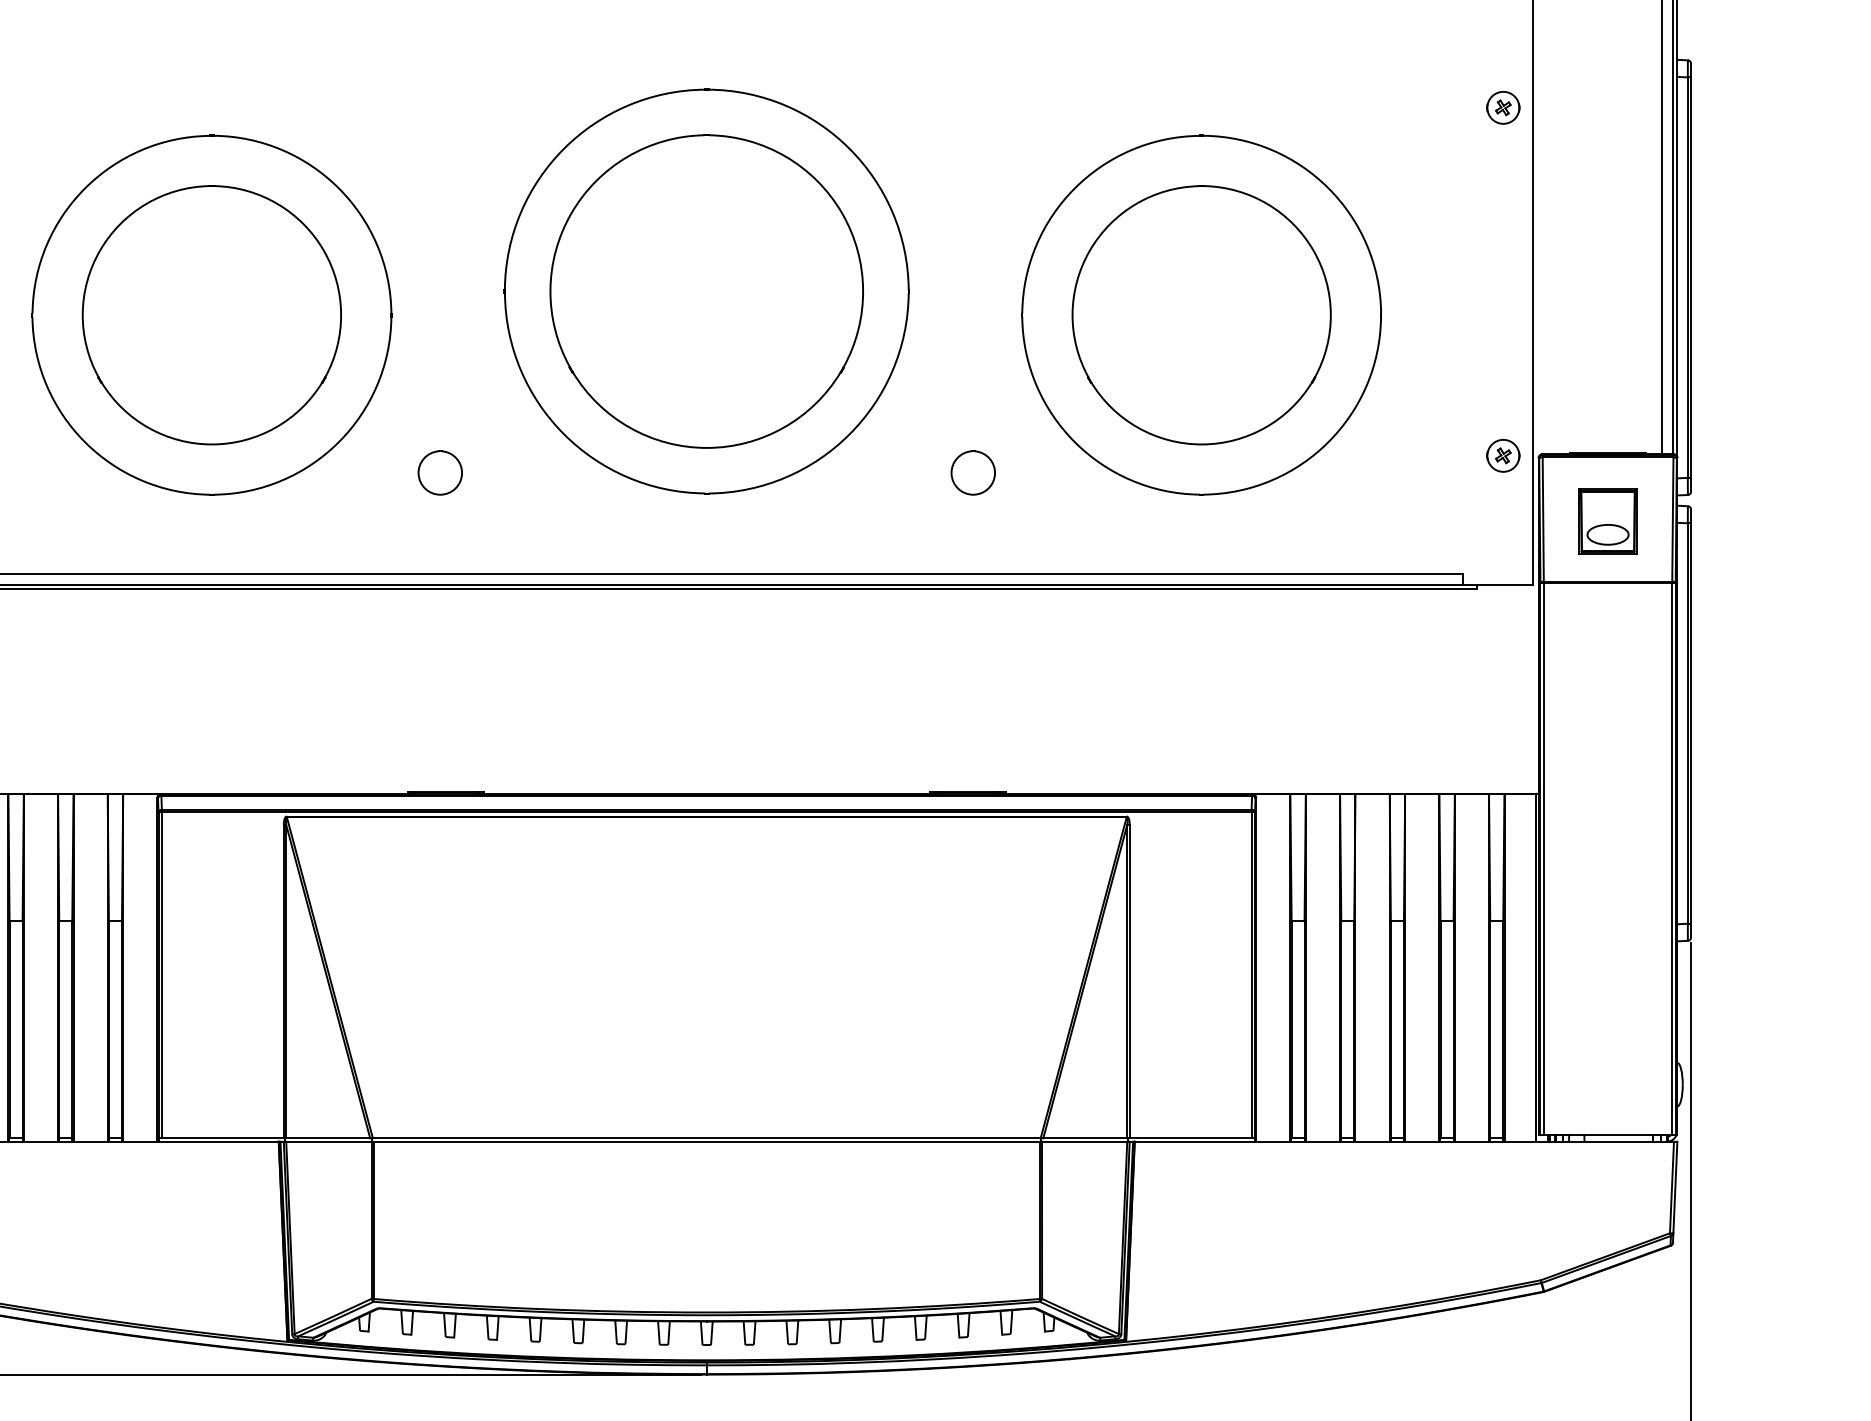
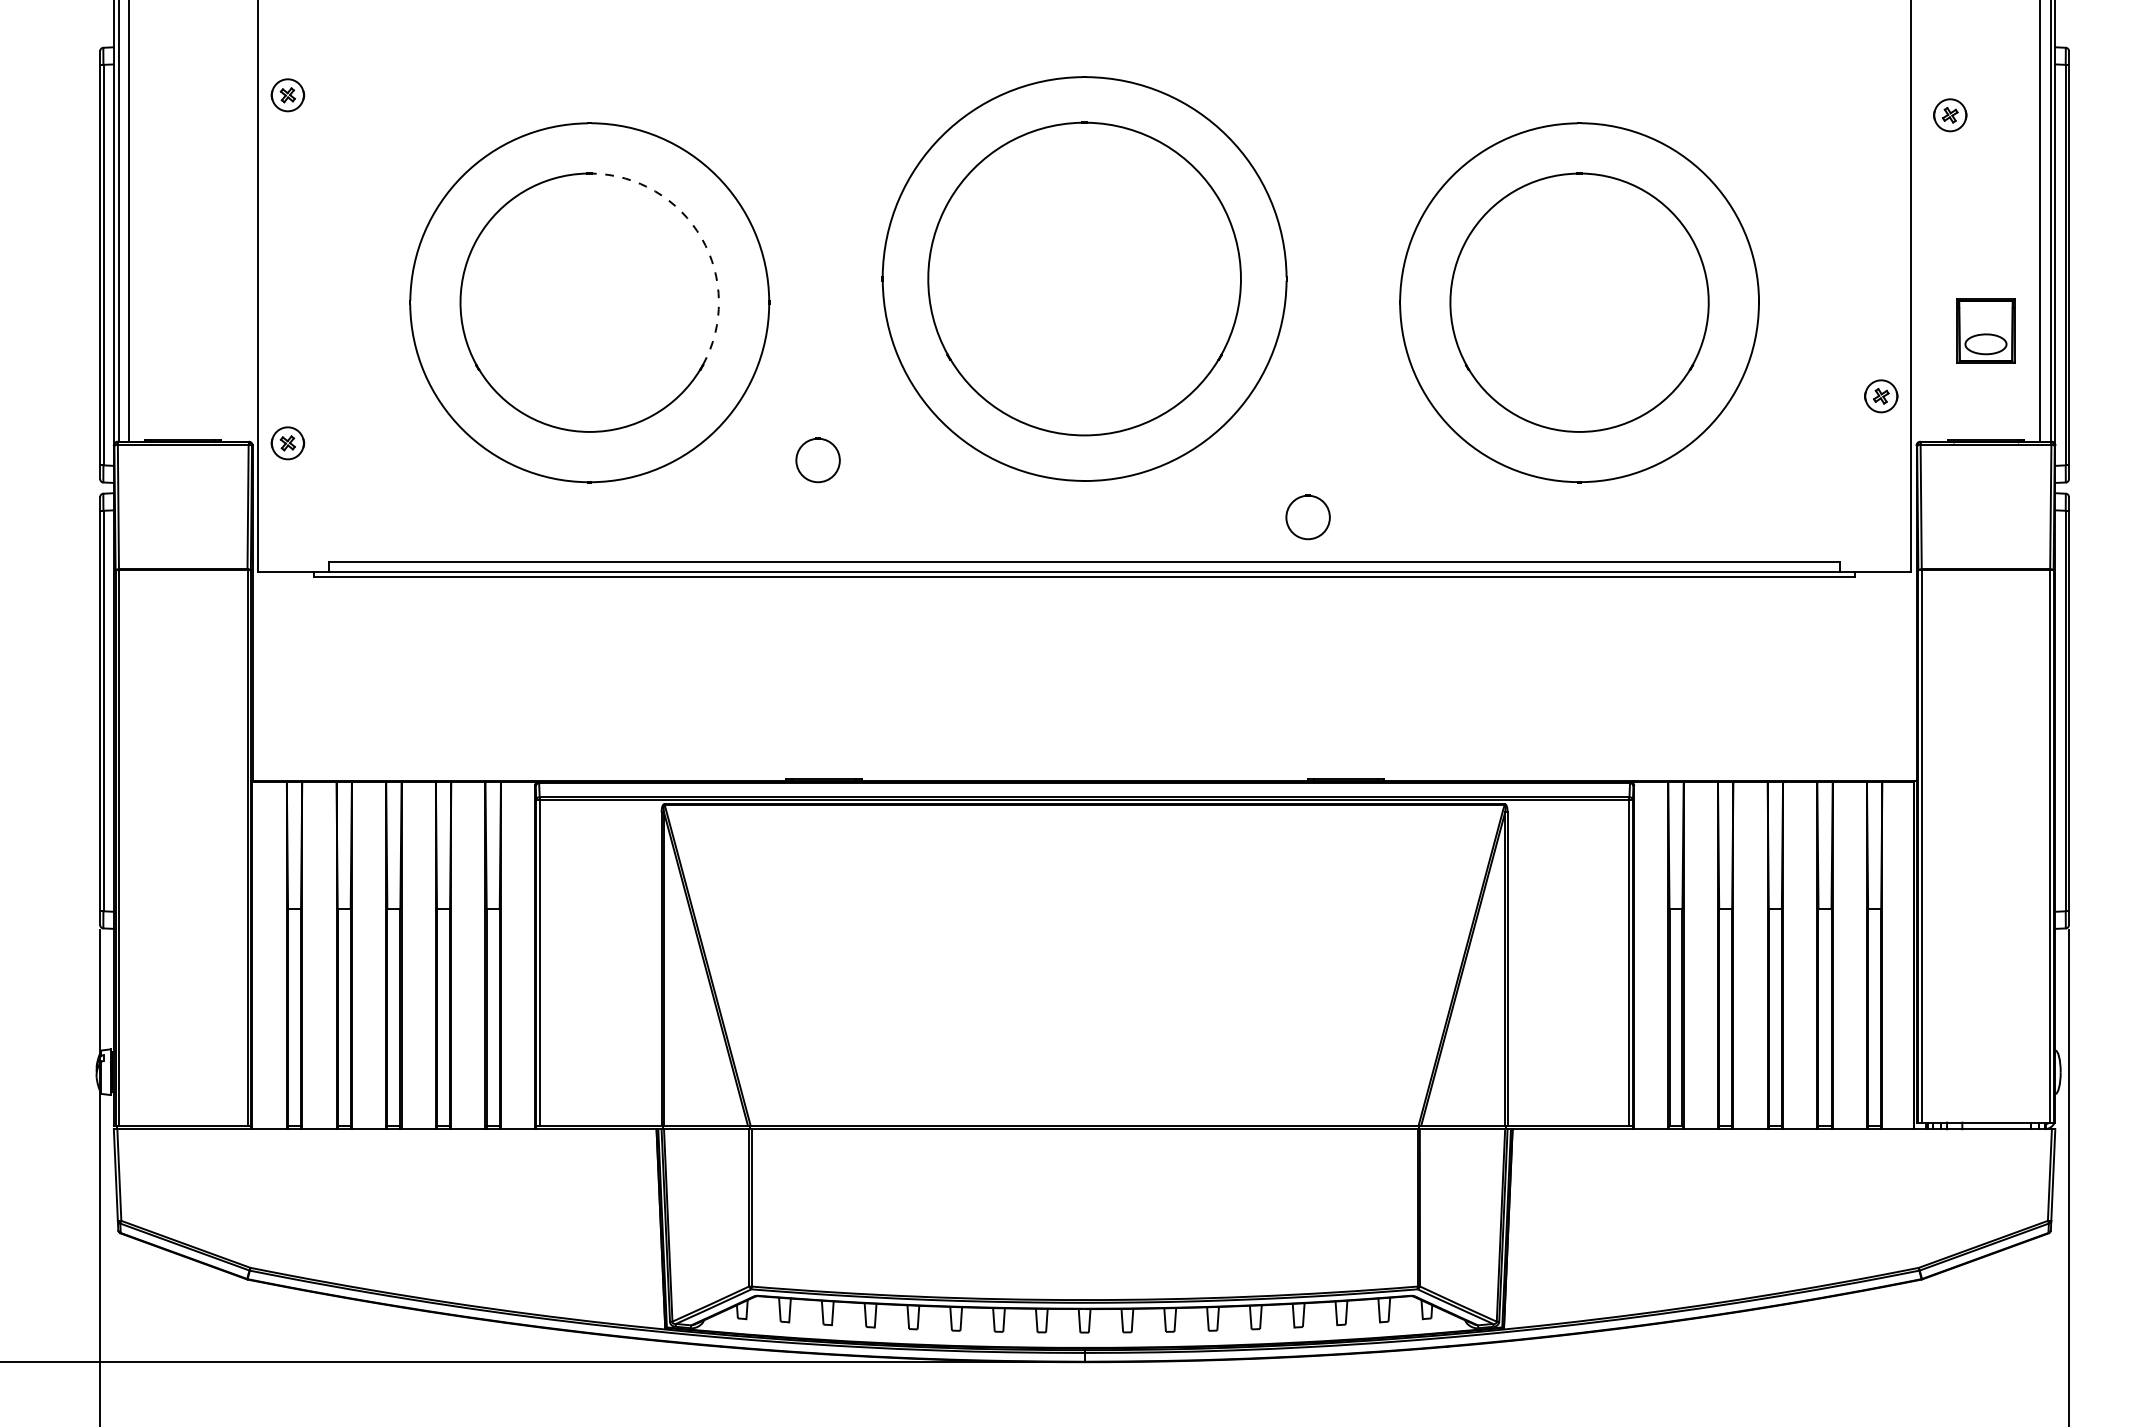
part: (1503, 108) -> (1950, 115), moved
arc: (323, 251) -> (701, 238), solid -> dashed
part: (1503, 456) -> (1881, 396), moved
part: (972, 473) -> (1307, 517), moved
part: (1607, 520) -> (1985, 330), moved

